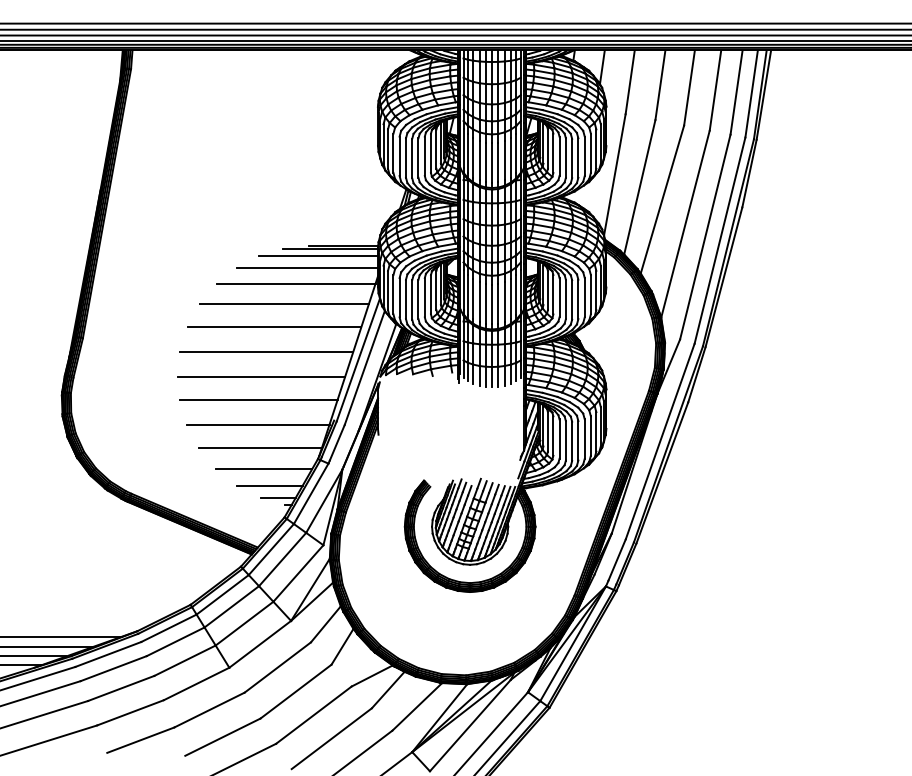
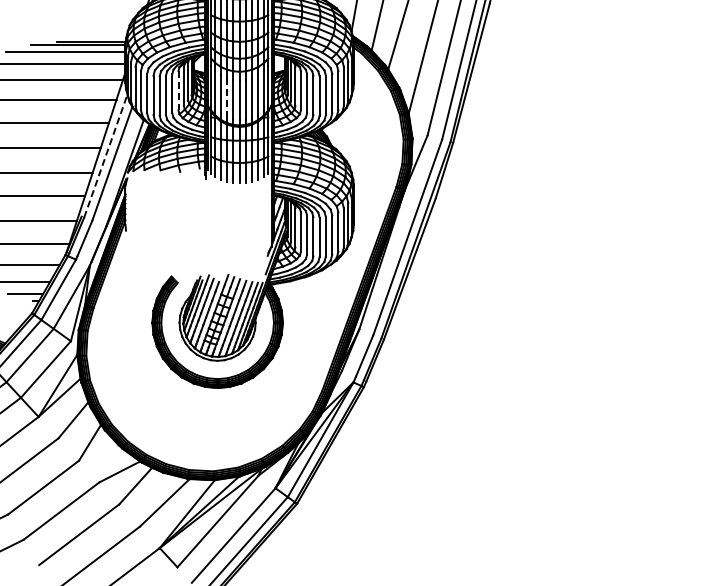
line: (430, 294) -> (178, 90), solid -> dashed
line: (479, 302) -> (227, 98), solid -> dashed
line: (358, 359) -> (106, 155), solid -> dashed

